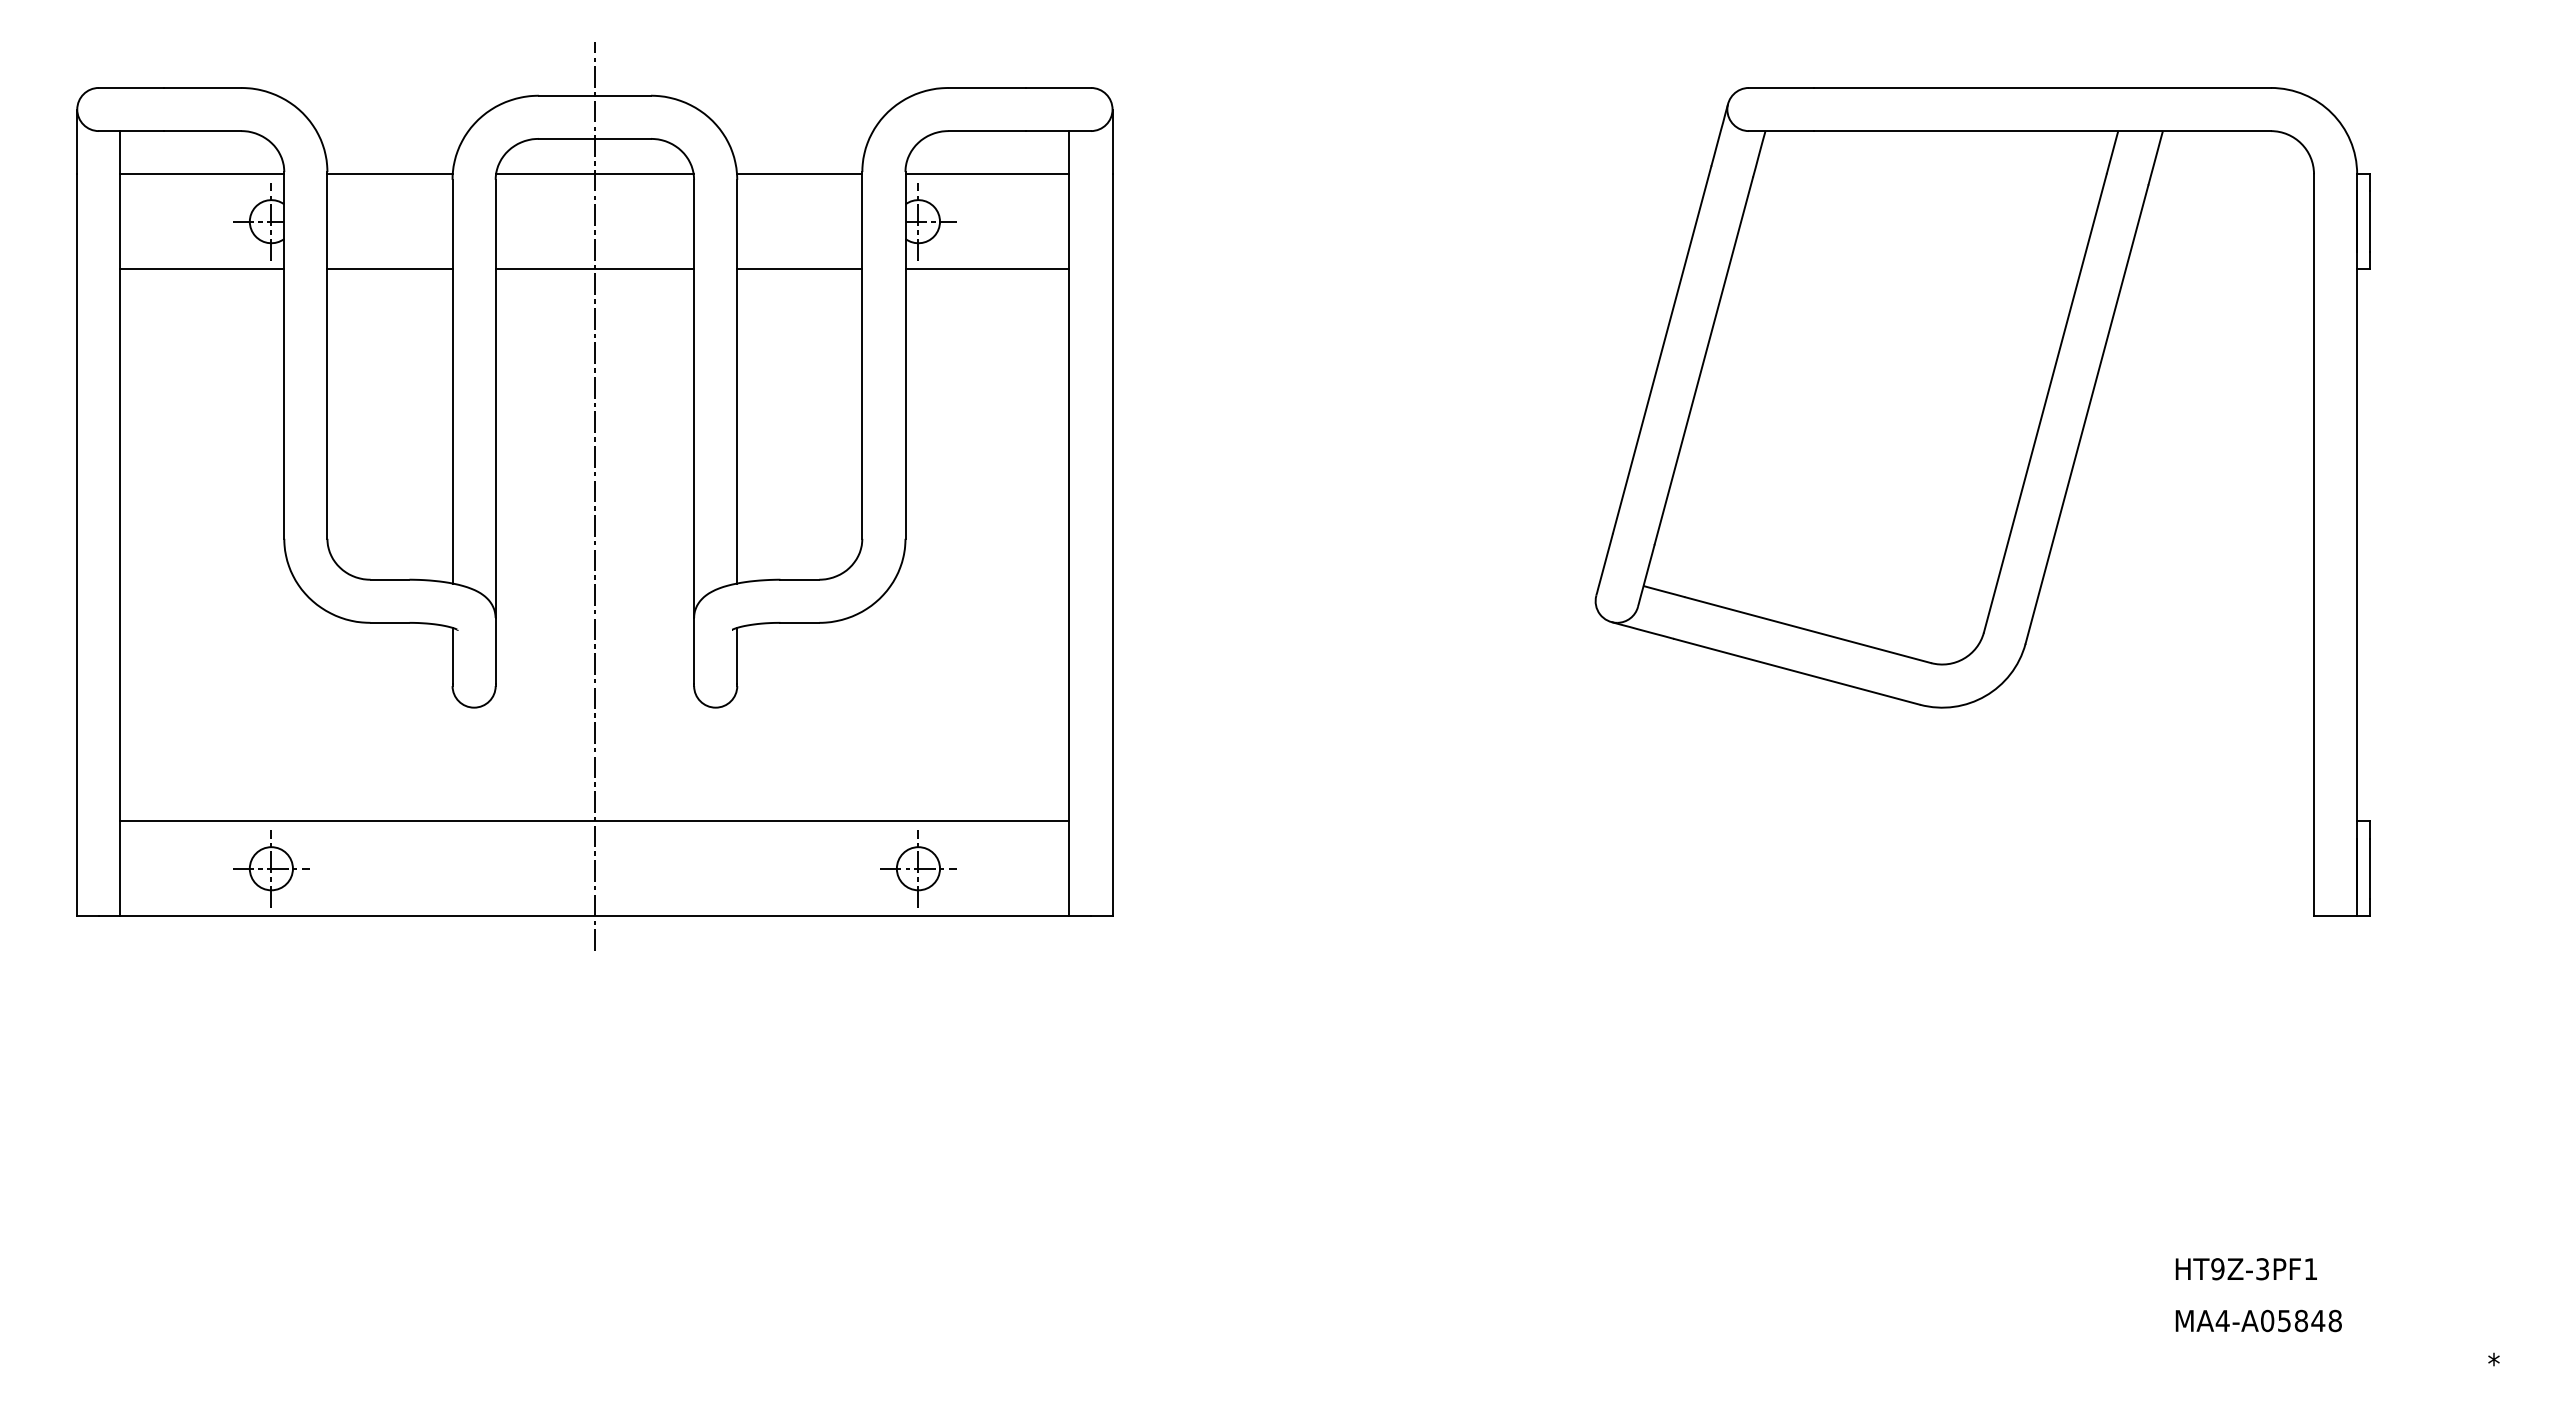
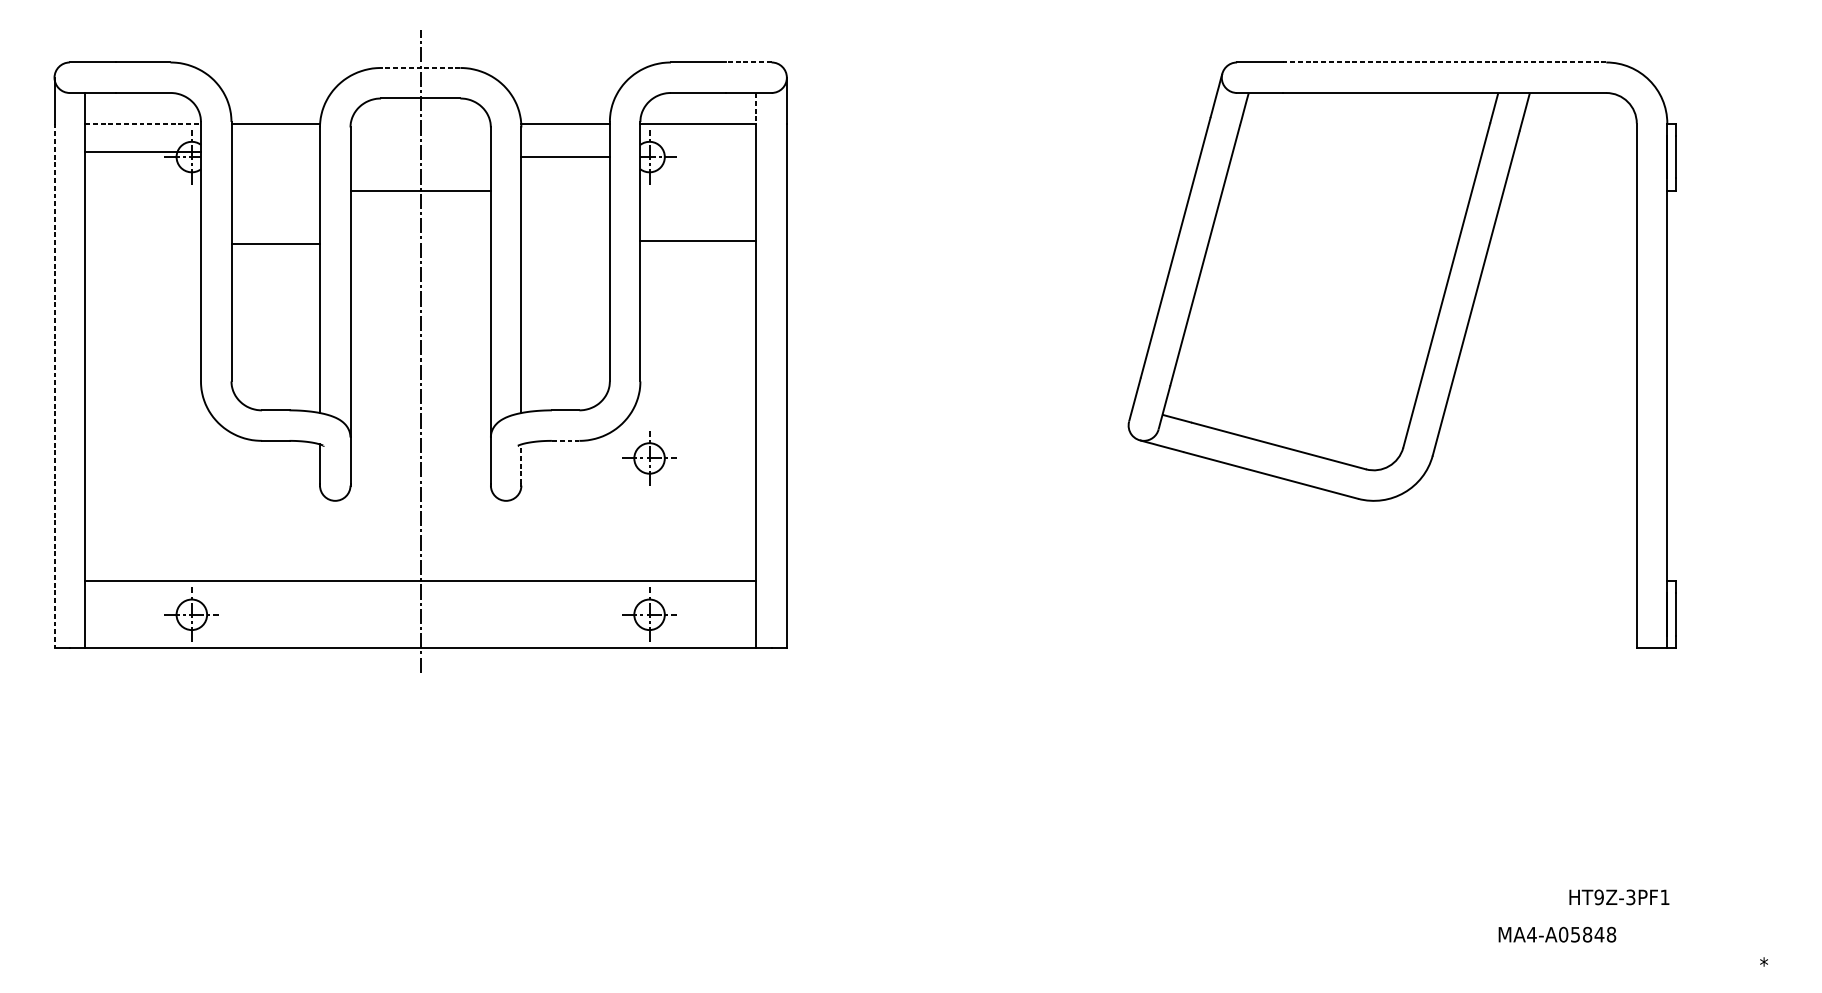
line: (1058, 87) -> (748, 62), solid -> dashed
line: (2042, 87) -> (1444, 62), solid -> dashed
line: (594, 95) -> (420, 67), solid -> dashed
line: (1069, 152) -> (756, 108), solid -> dashed
line: (202, 174) -> (143, 123), solid -> dashed
line: (594, 174) -> (420, 123), removed
line: (202, 269) -> (143, 151), moved
line: (389, 269) -> (275, 243), moved
line: (799, 269) -> (565, 156), moved
line: (987, 269) -> (698, 241), moved
line: (77, 545) -> (54, 386), solid -> dashed
line: (800, 622) -> (566, 440), solid -> dashed
part: (918, 647) -> (649, 458), added
line: (737, 655) -> (521, 463), solid -> dashed
text: (2245, 1269) -> (1618, 897), moved
text: (2258, 1320) -> (1557, 934), moved

